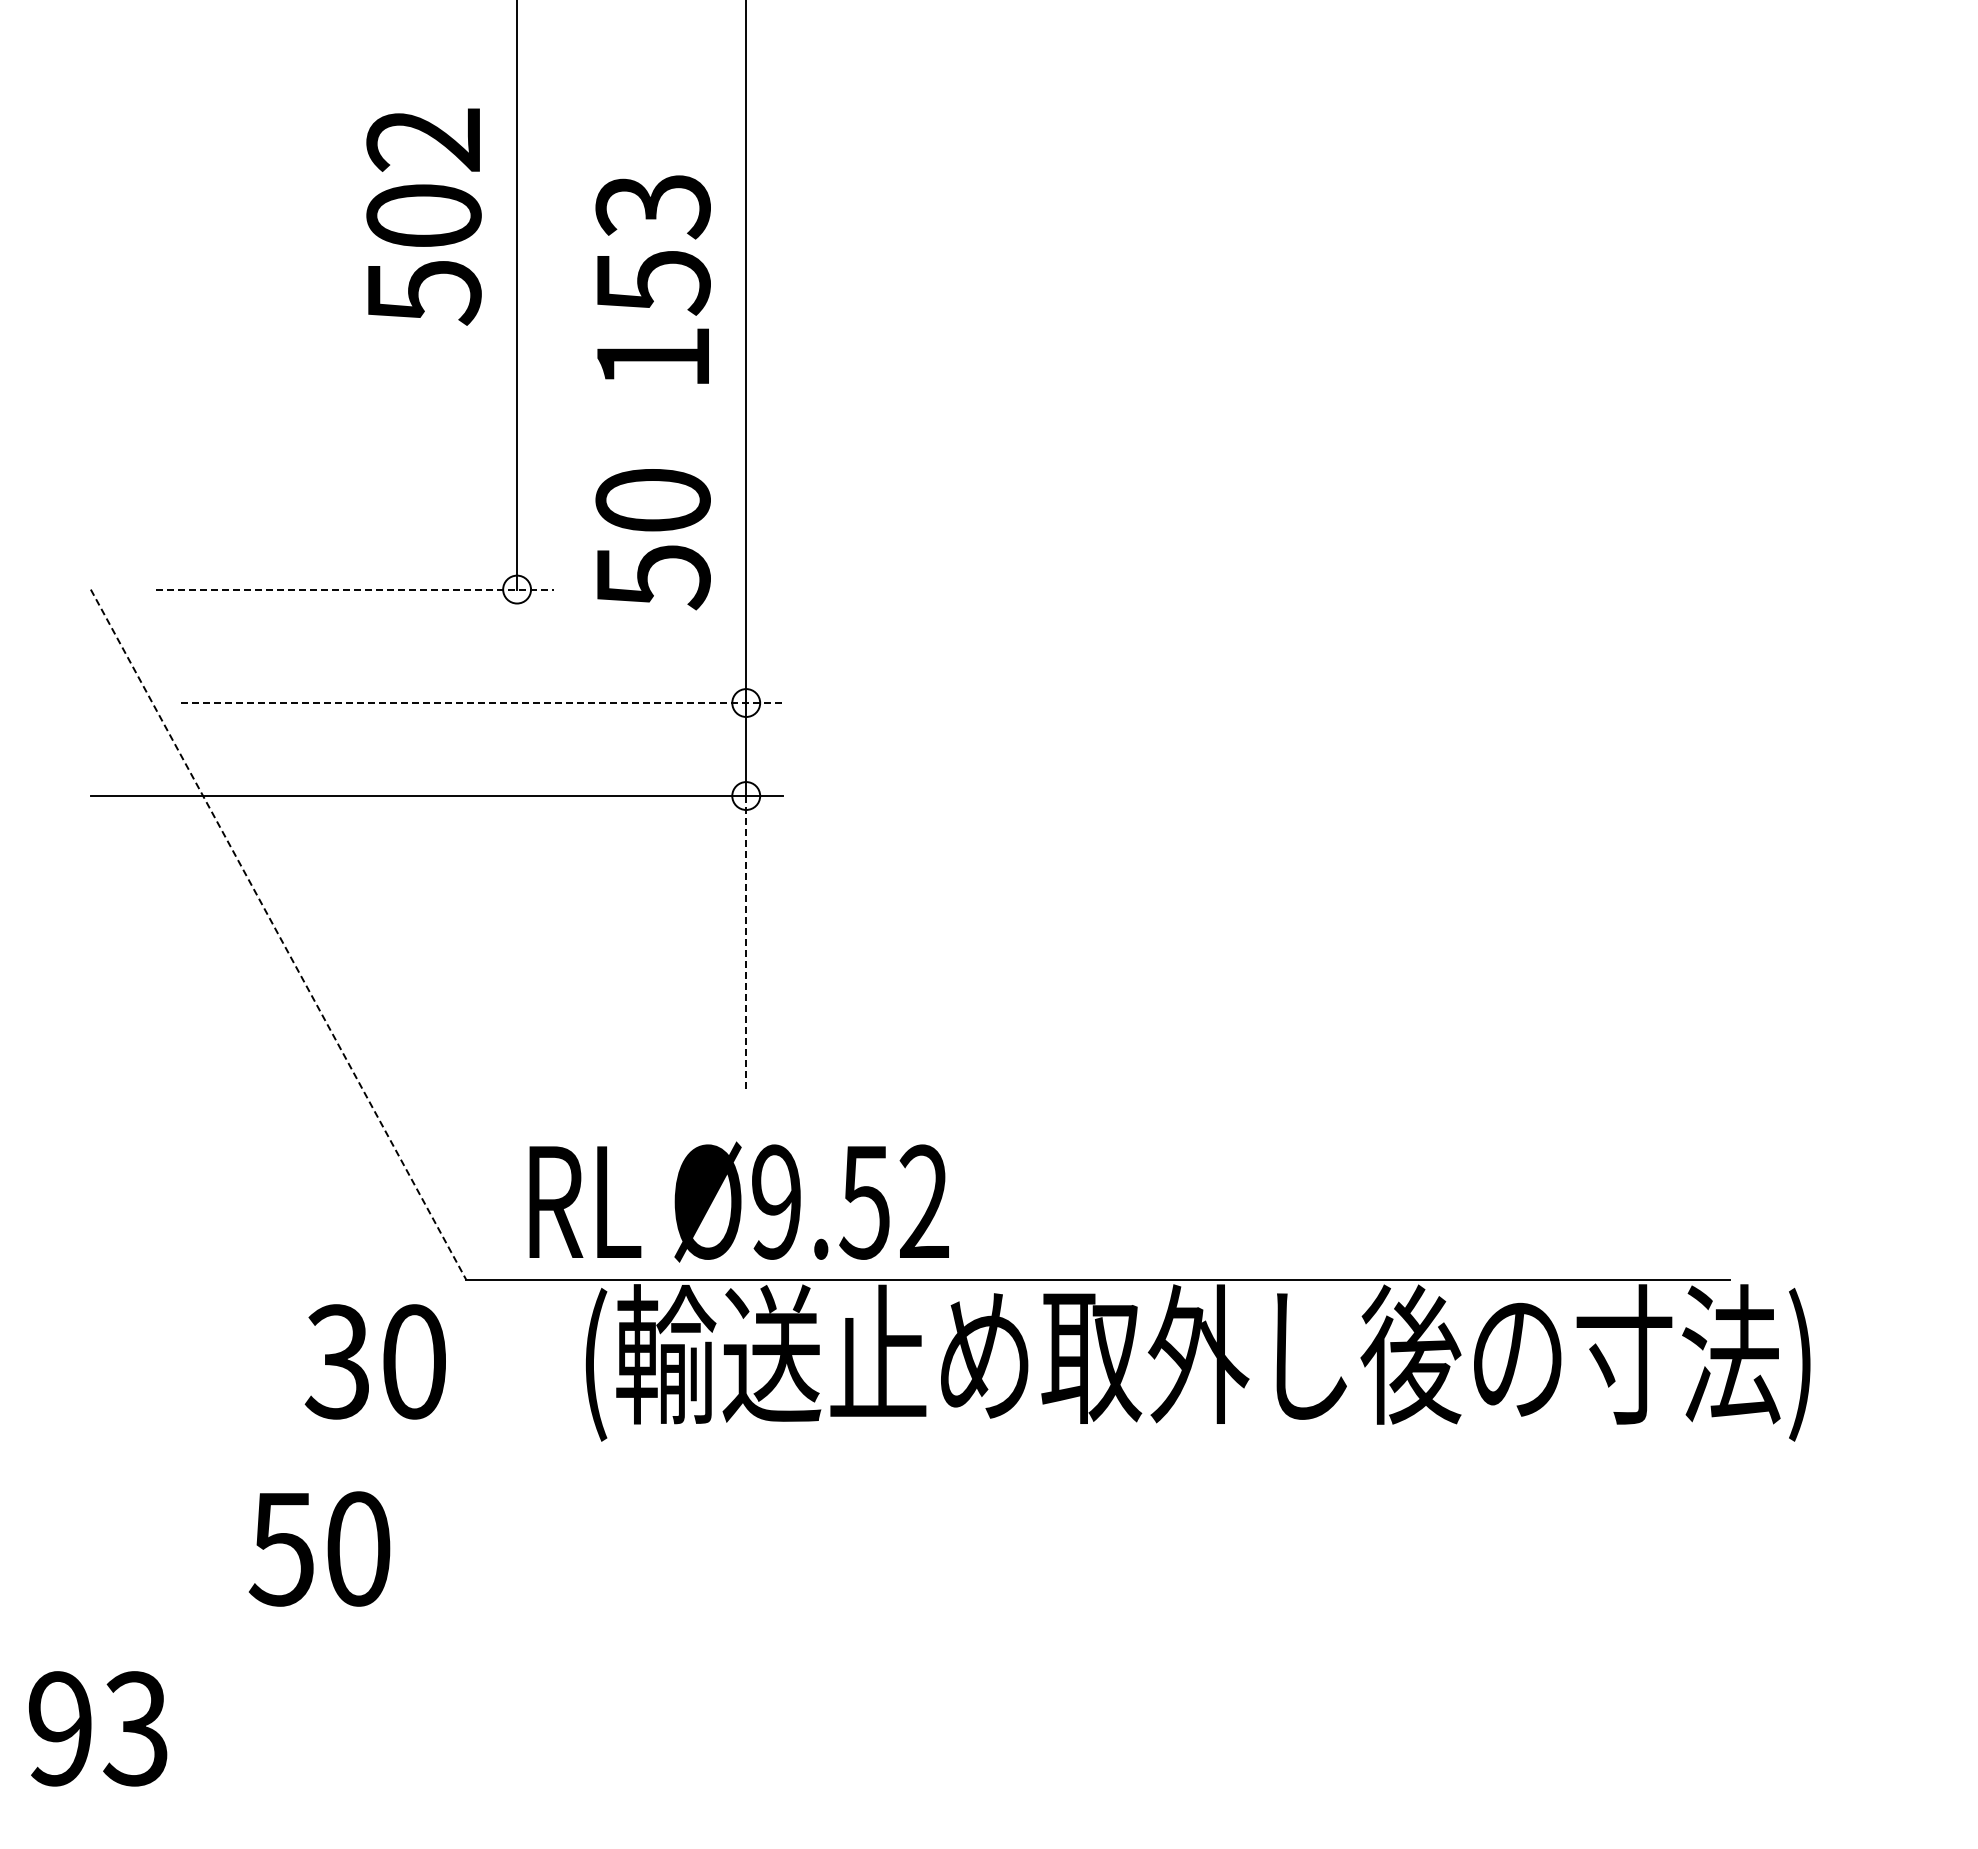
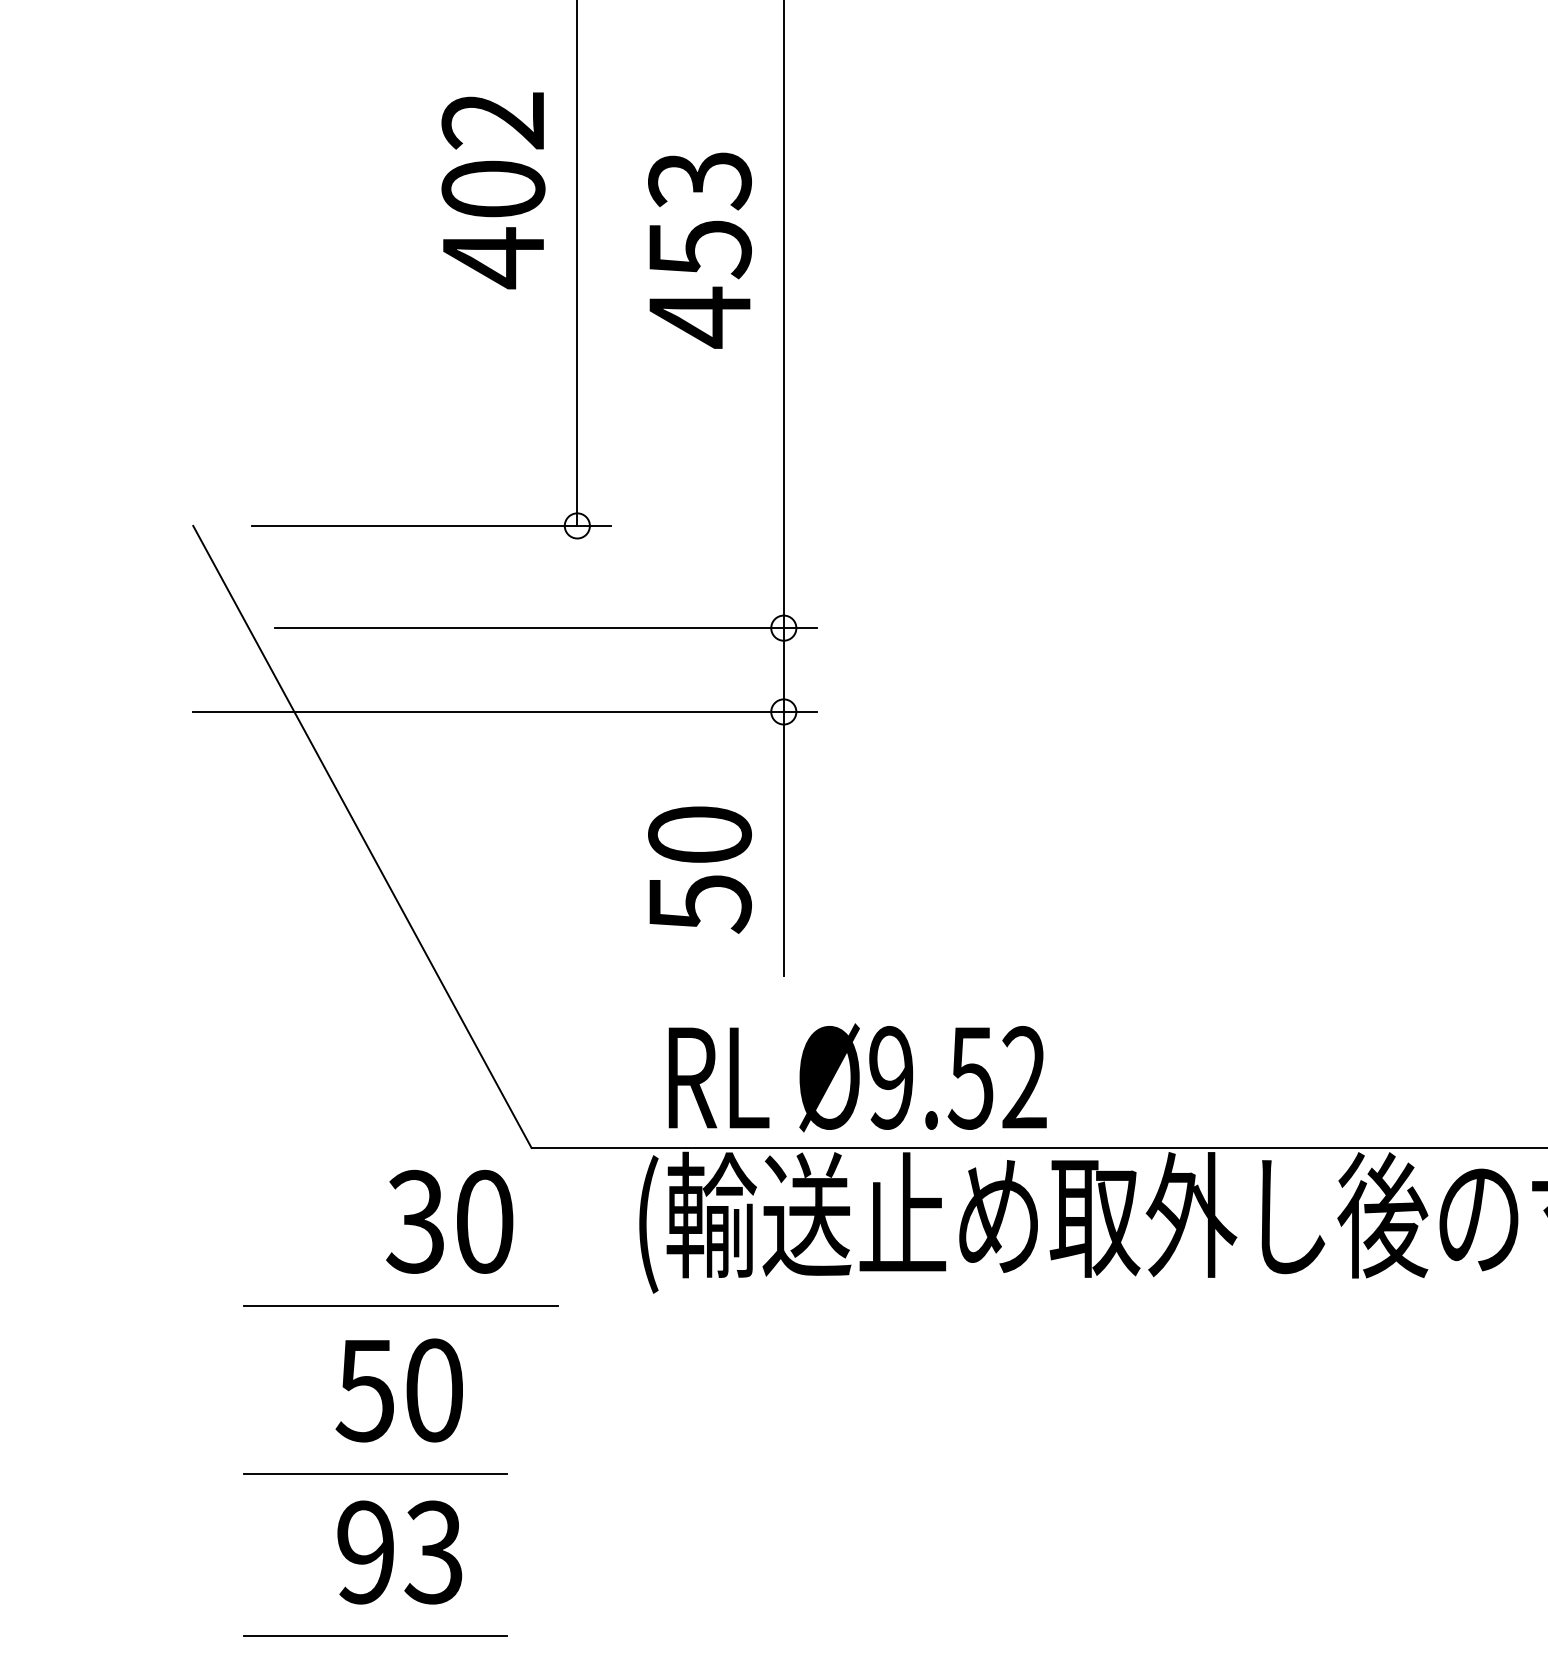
text: (424, 292) -> (493, 258), 502 -> 402
text: (652, 358) -> (699, 317), 153 -> 453
text: (652, 539) -> (699, 870), moved
line: (355, 589) -> (431, 525), dashed -> solid
line: (482, 703) -> (546, 628), dashed -> solid
line: (278, 934) -> (362, 836), dashed -> solid
line: (746, 942) -> (784, 843), dashed -> solid
text: (738, 1201) -> (857, 1077), moved
line: (320, 1454) -> (400, 1305), added
line: (292, 1642) -> (374, 1474), added
text: (98, 1728) -> (400, 1552), moved
line: (292, 1821) -> (374, 1636), added

